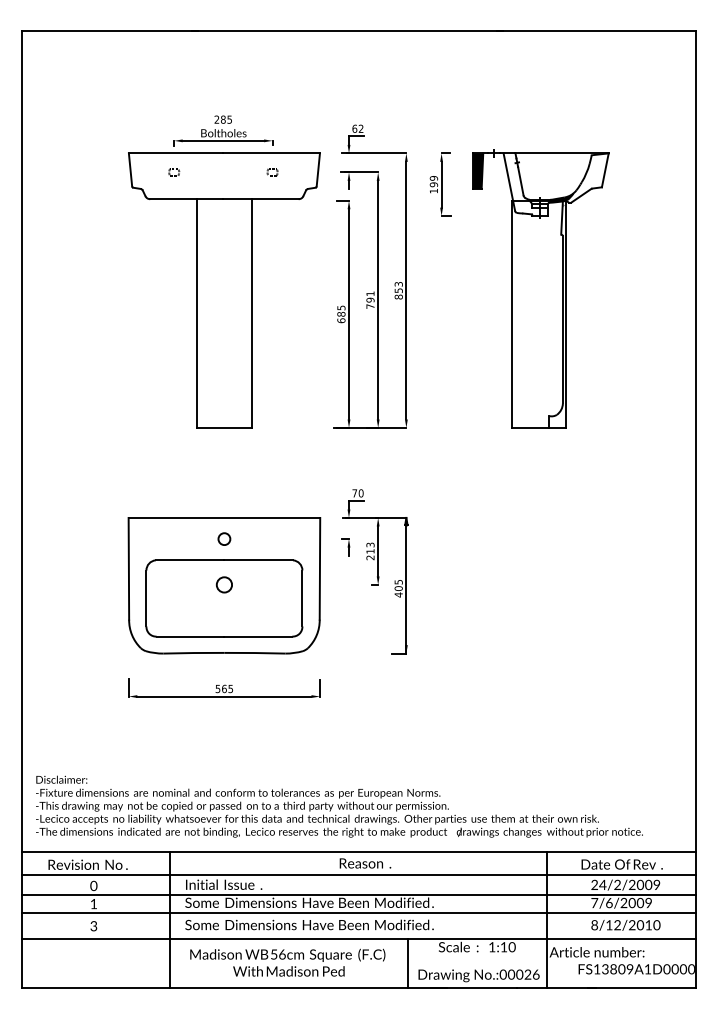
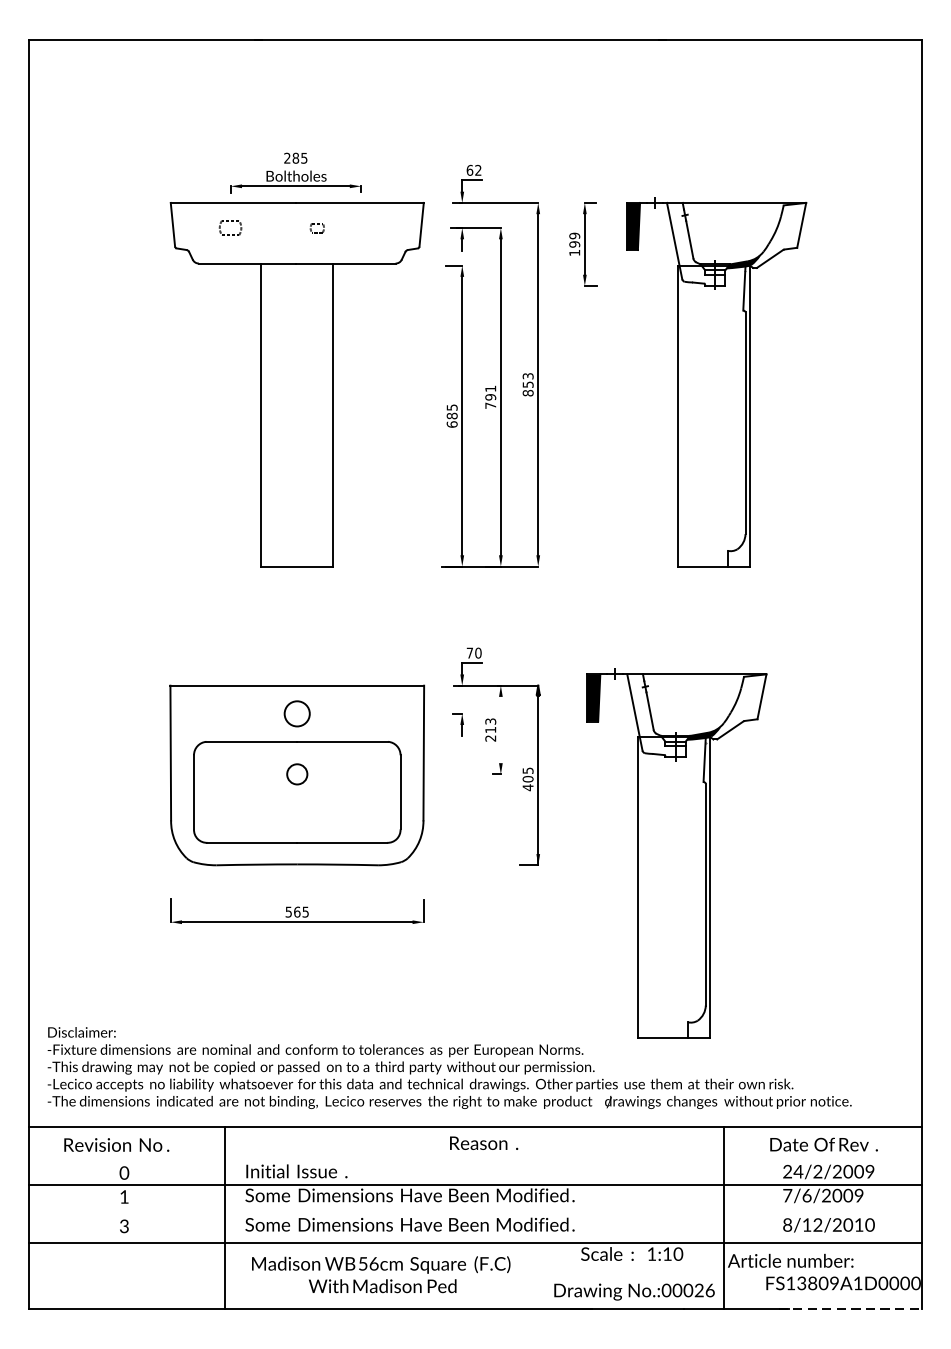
part: (174, 172) -> (231, 228), size x1.6
part: (272, 172) -> (317, 228), moved
circle: (224, 538) -> (297, 712), size x1.6
line: (378, 551) -> (501, 730), removed
part: (510, 644) -> (676, 853), added
line: (358, 874) -> (474, 1157), removed
line: (358, 912) -> (474, 1208), removed
line: (408, 963) -> (541, 1275), removed
line: (642, 988) -> (850, 1308), solid -> dashed

